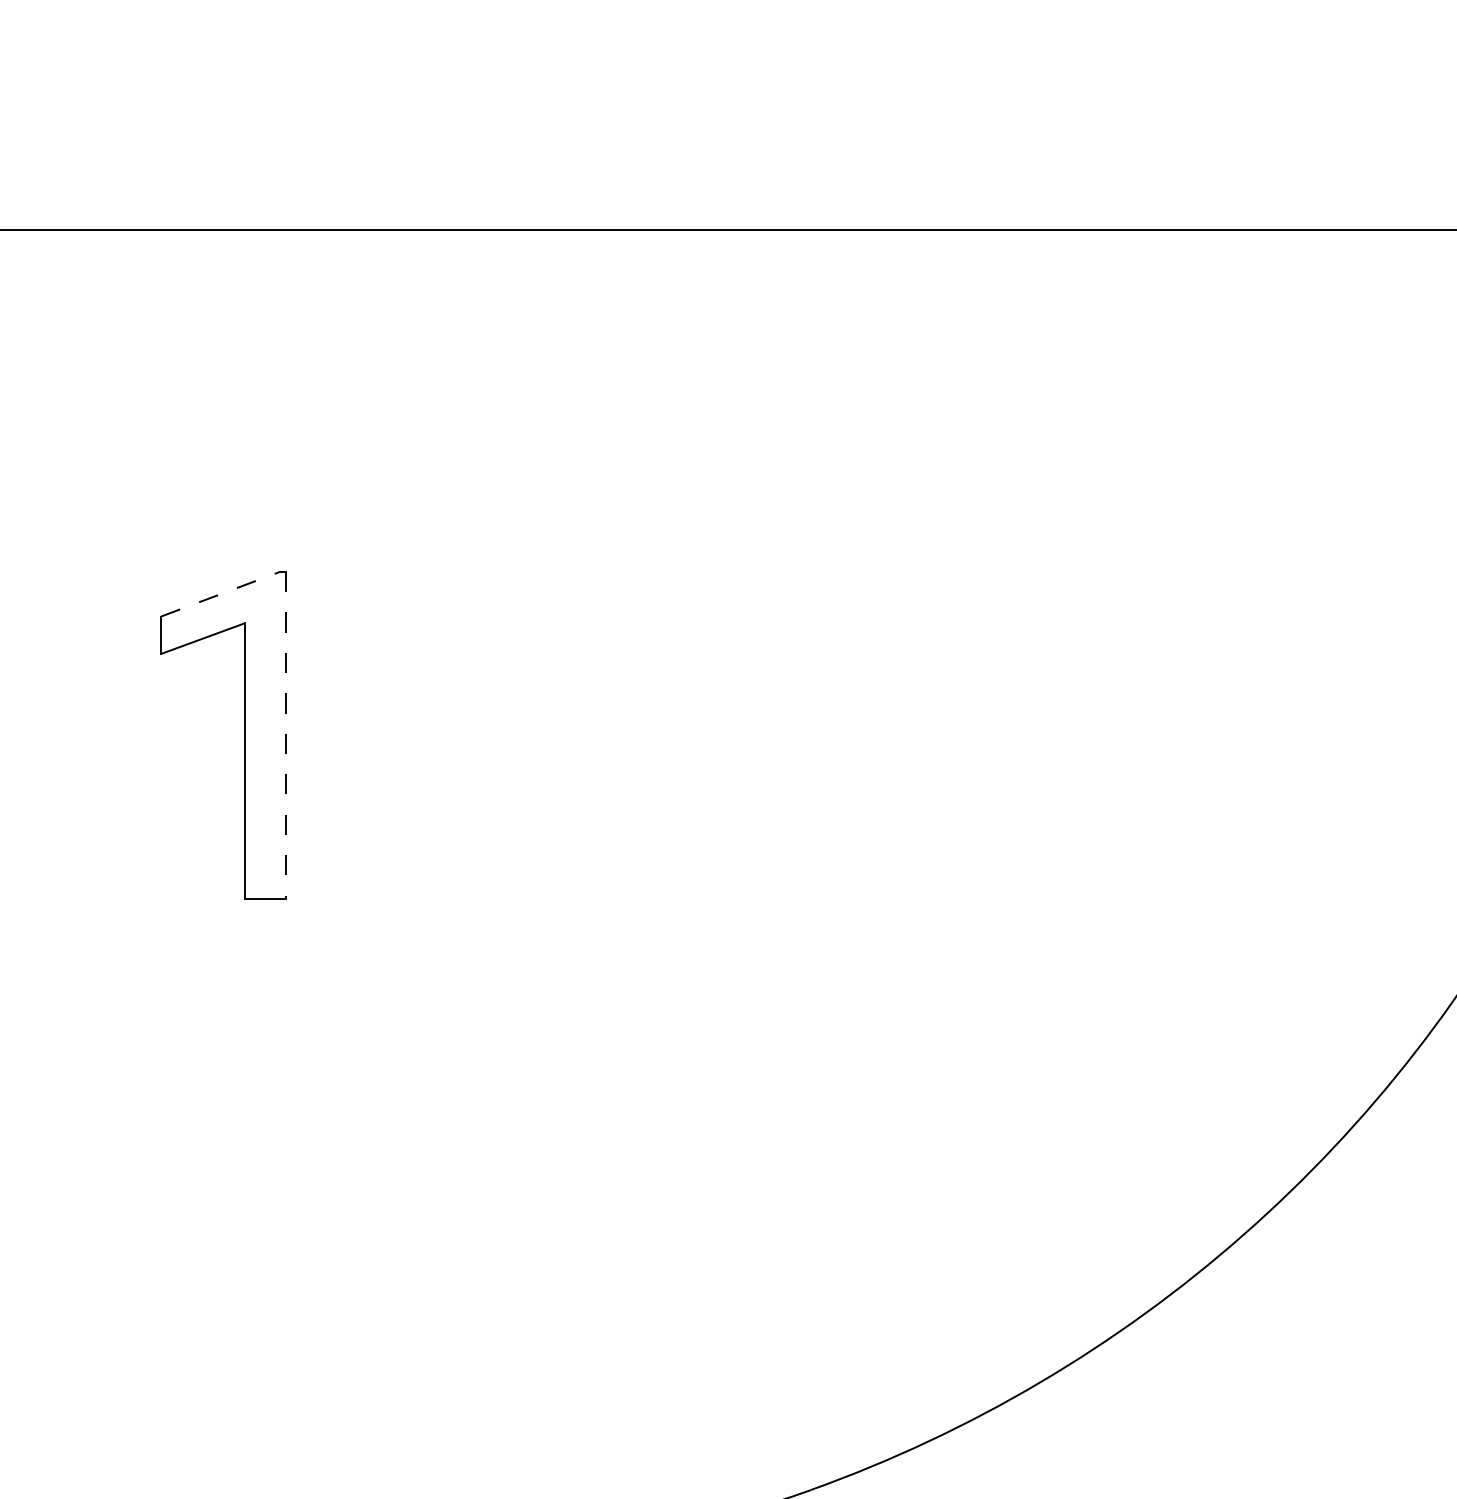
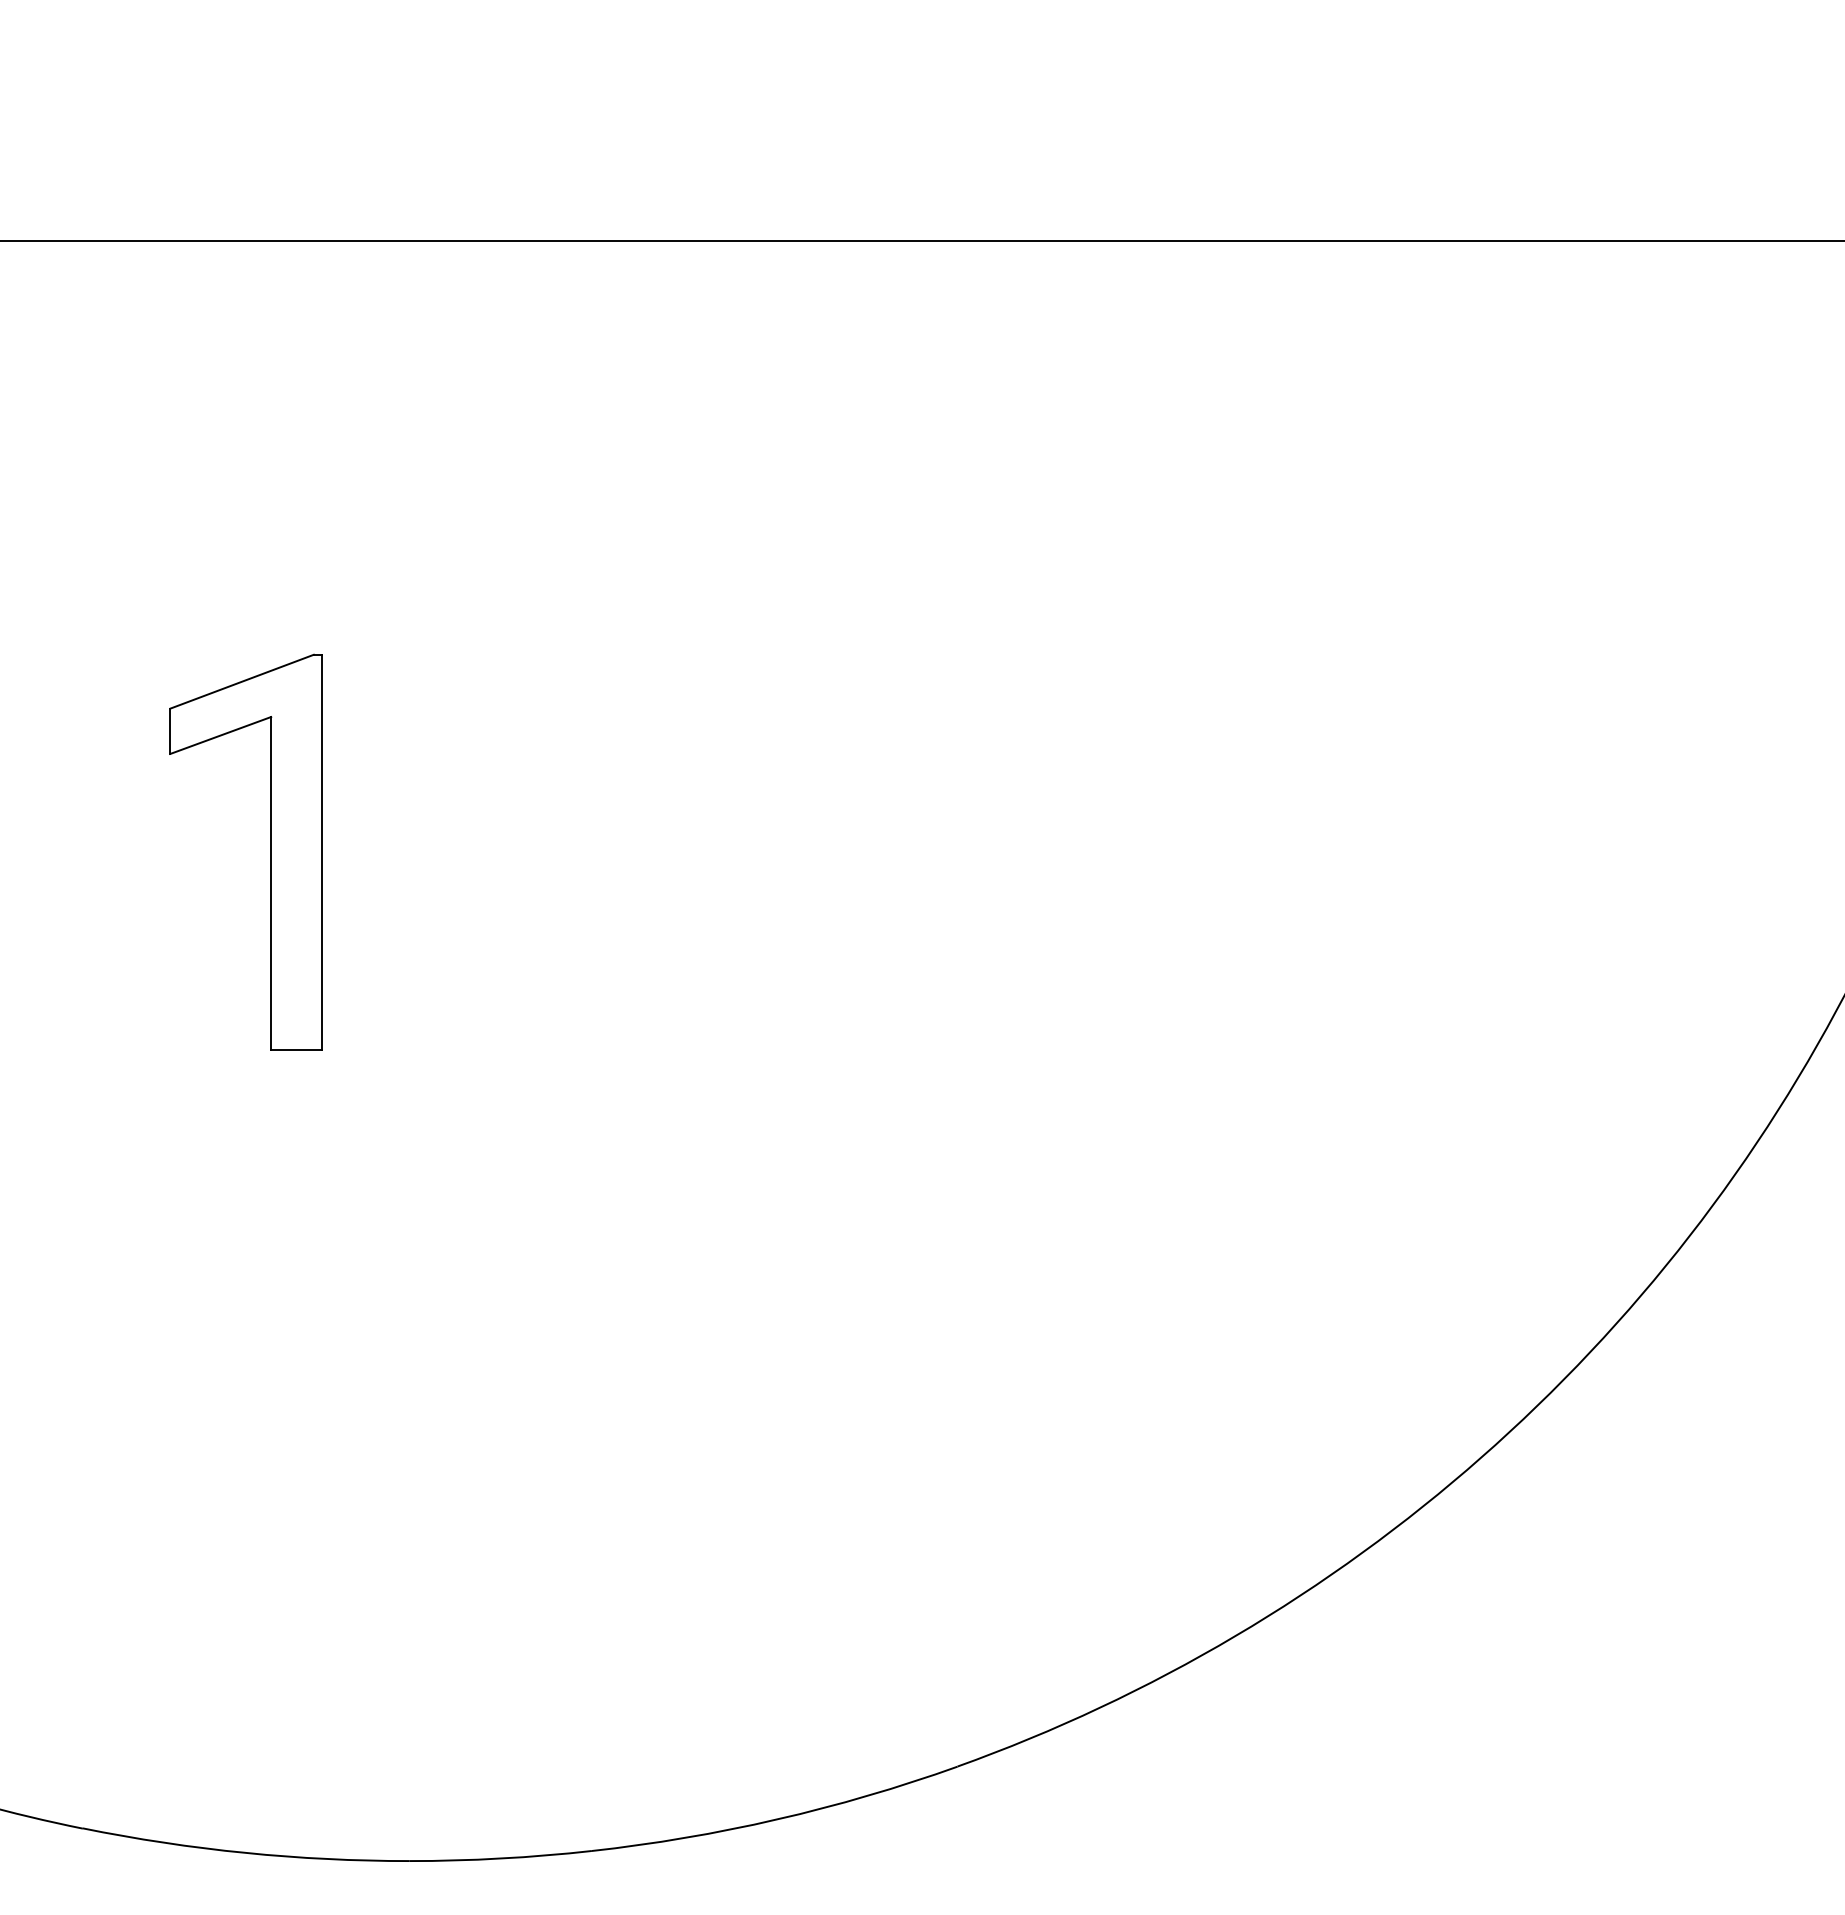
line: (220, 594) -> (242, 681), dashed -> solid
line: (286, 735) -> (321, 852), dashed -> solid

